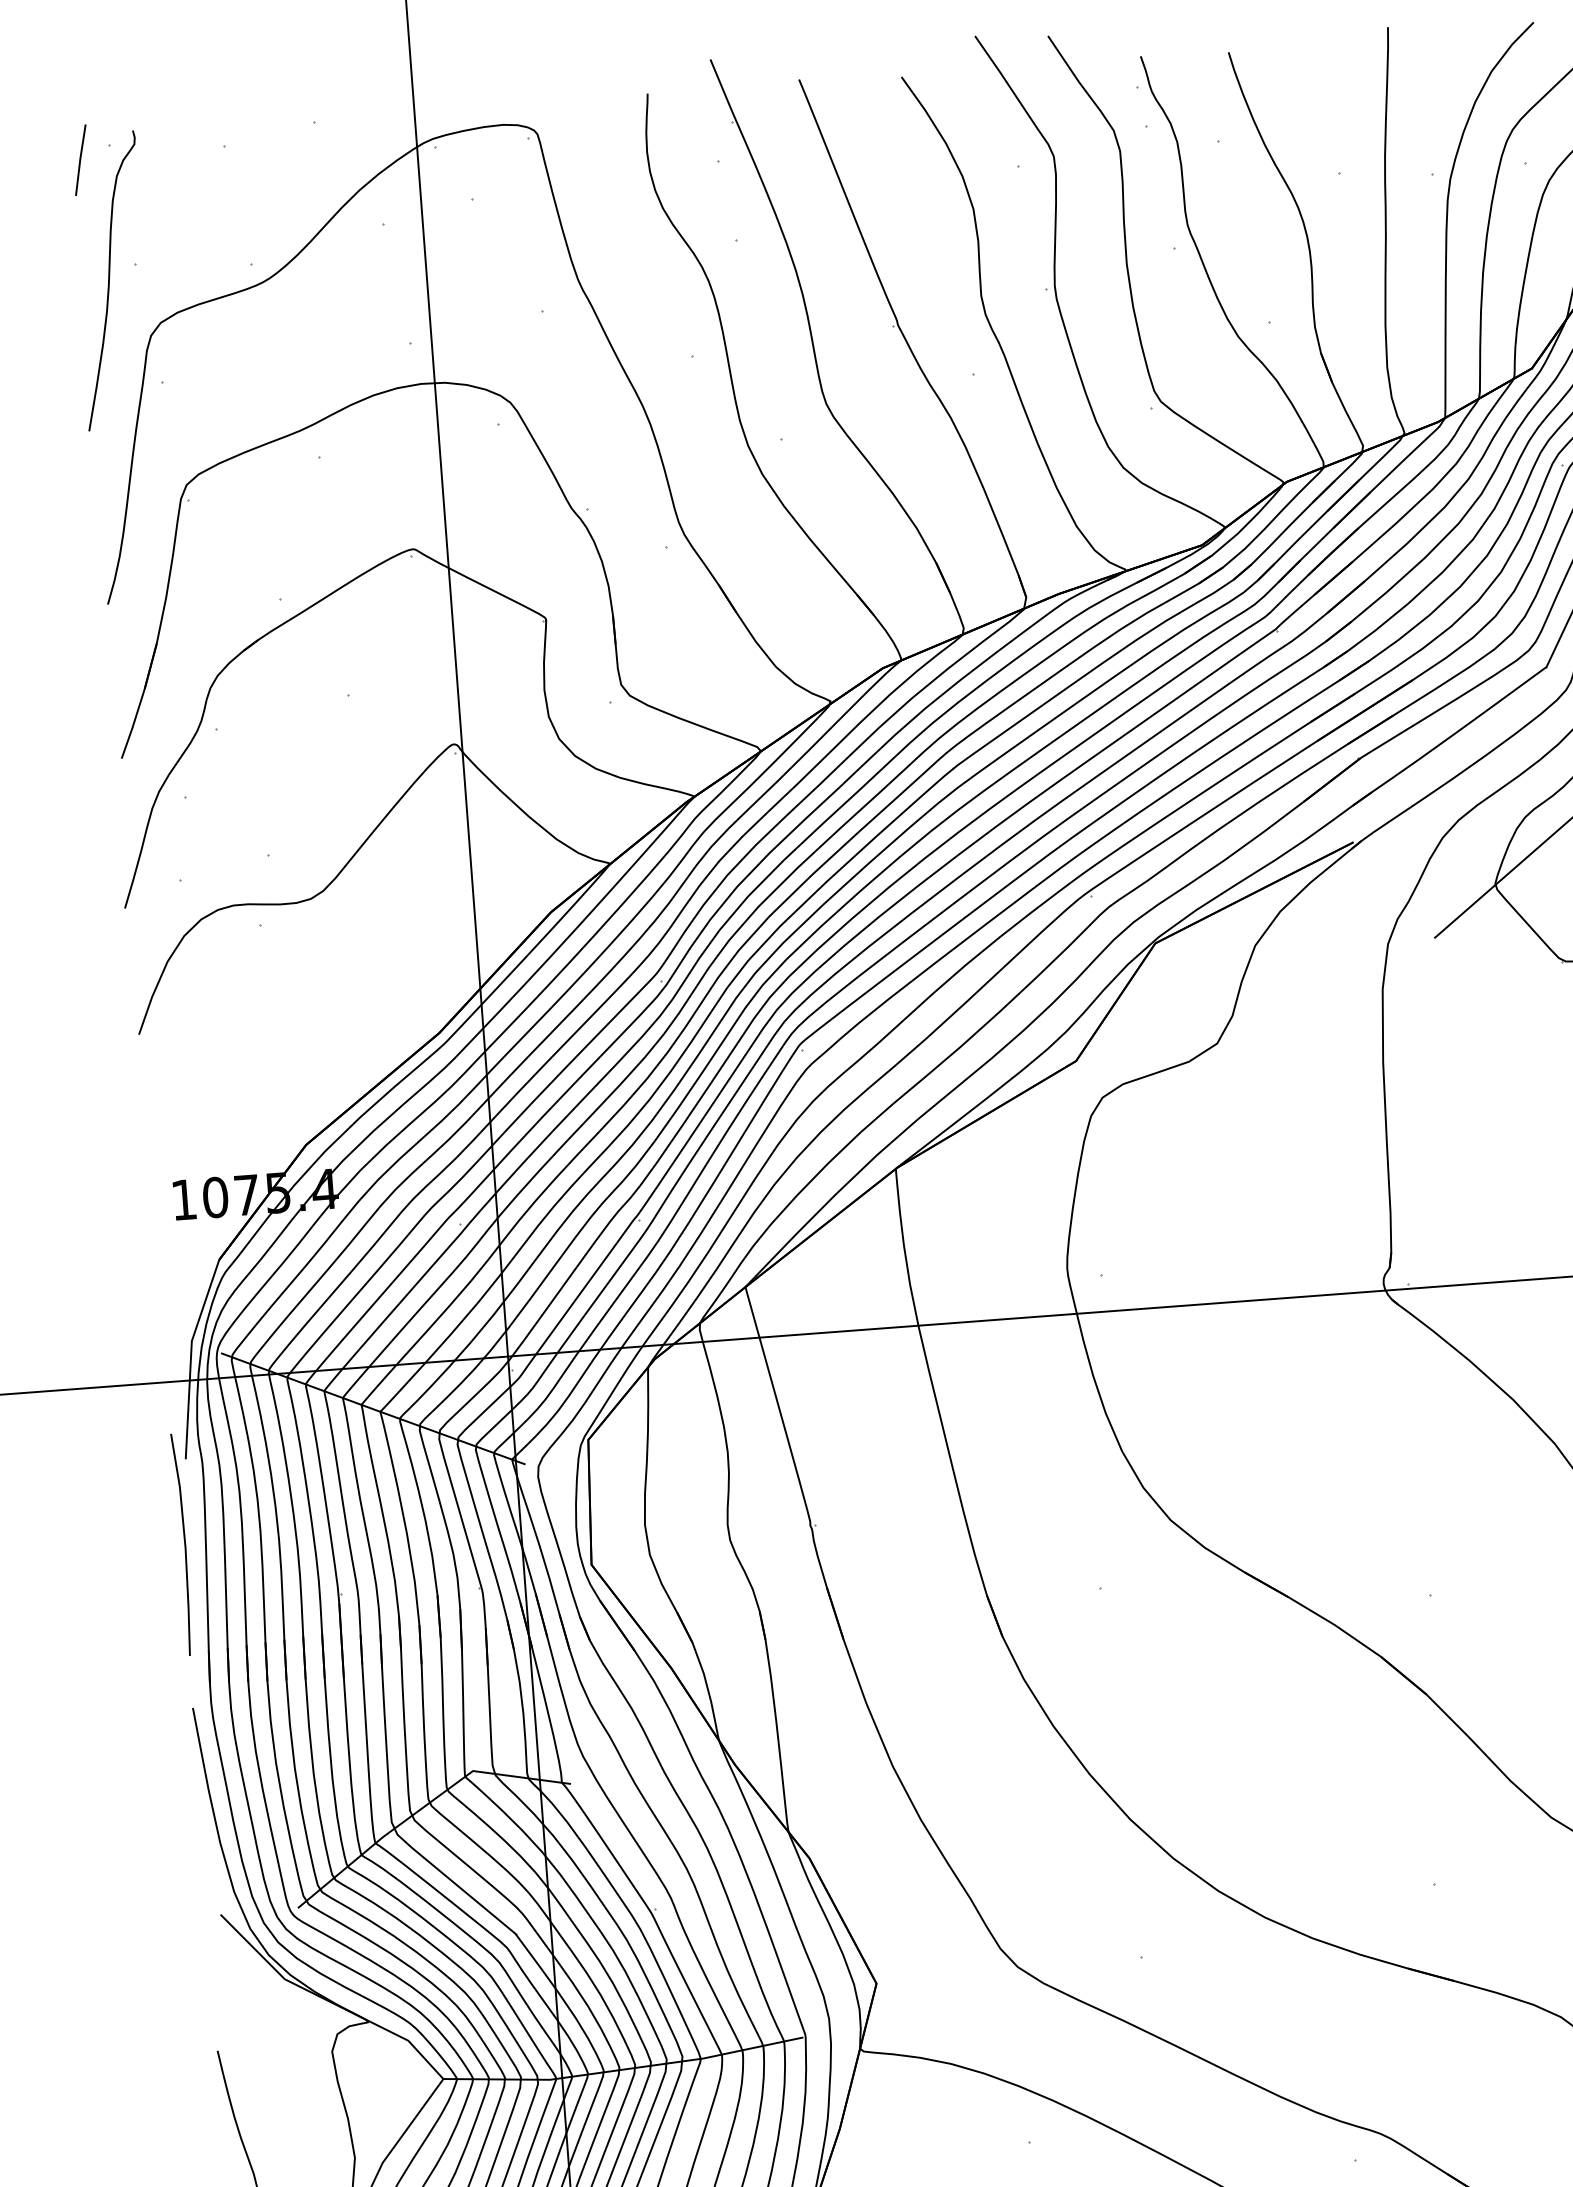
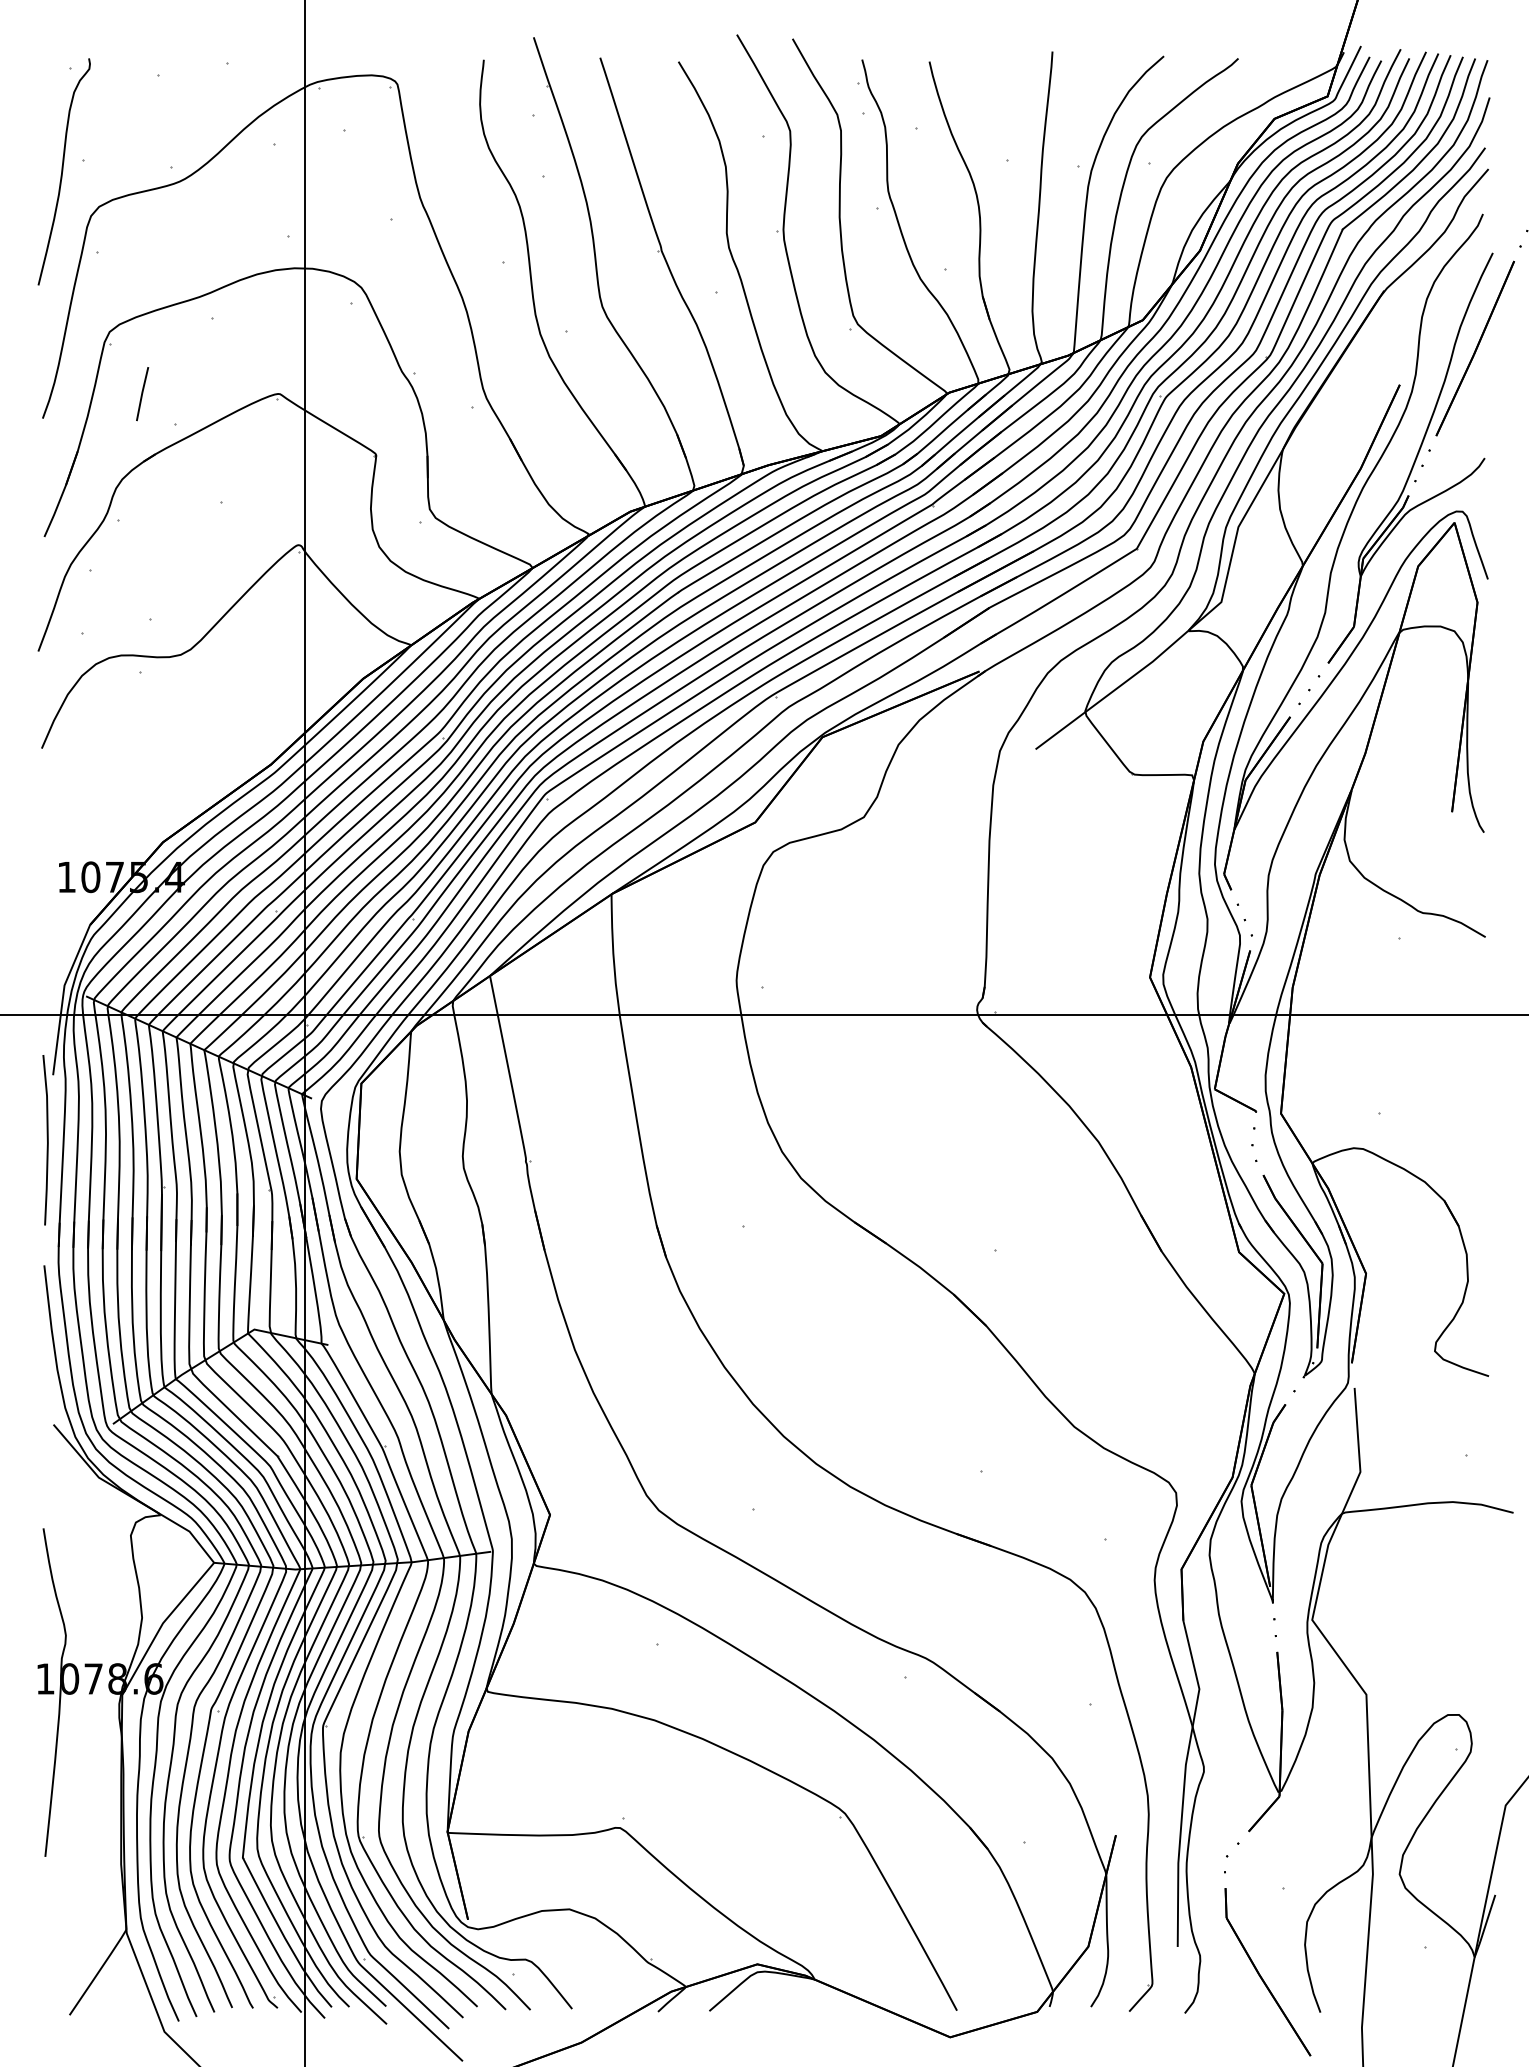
line: (80, 160) -> (142, 394), moved

